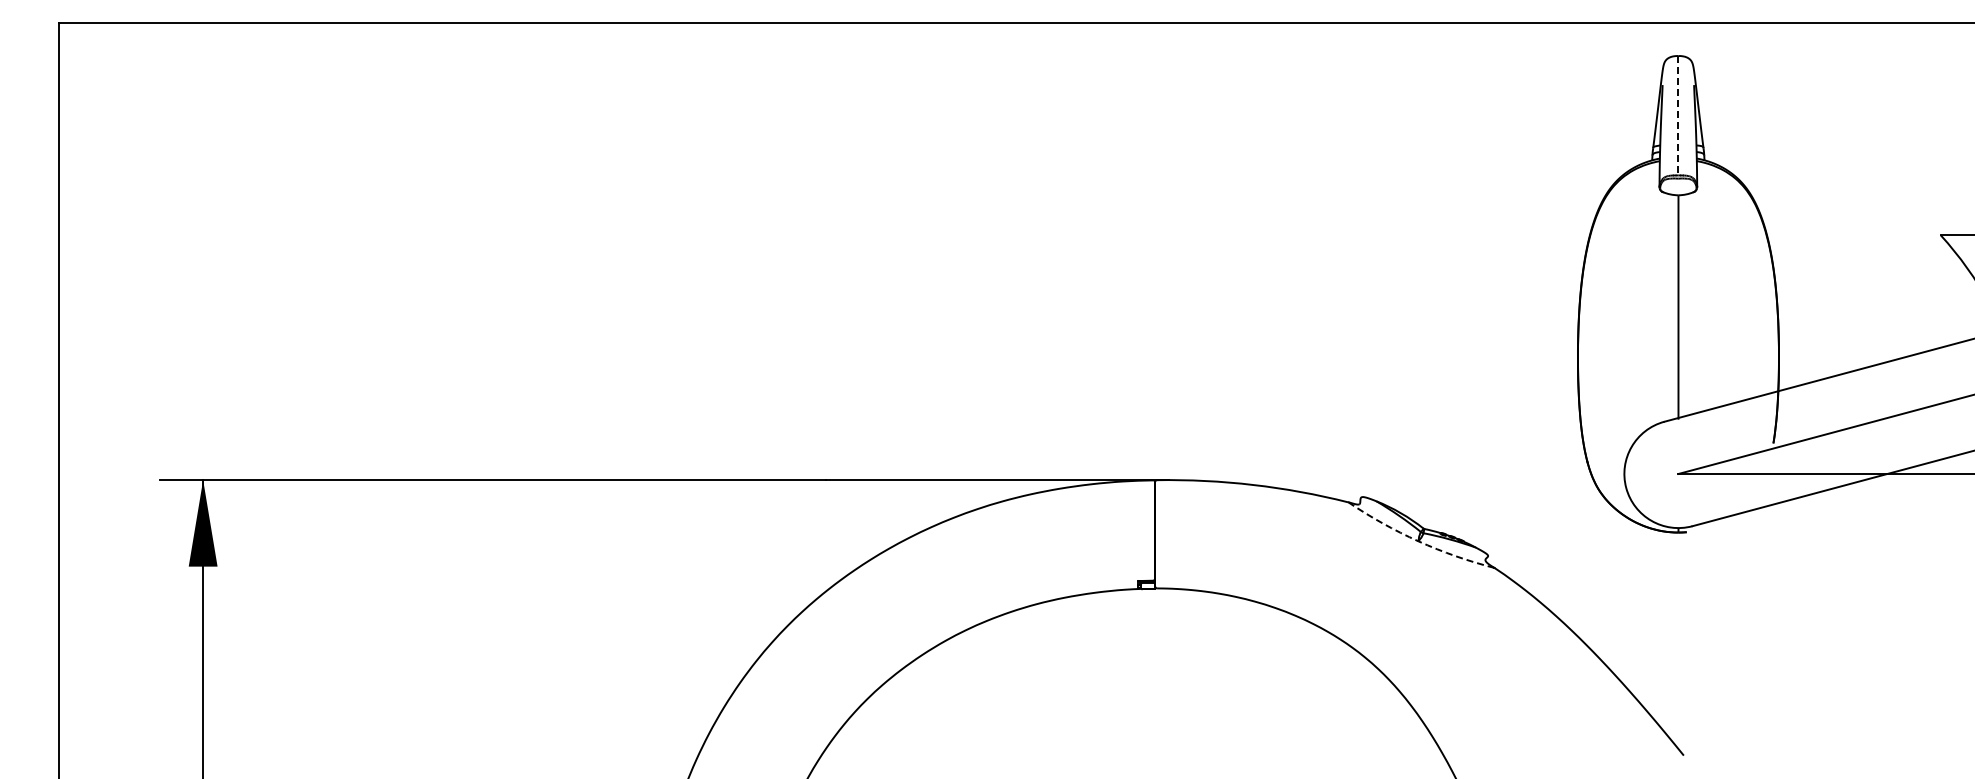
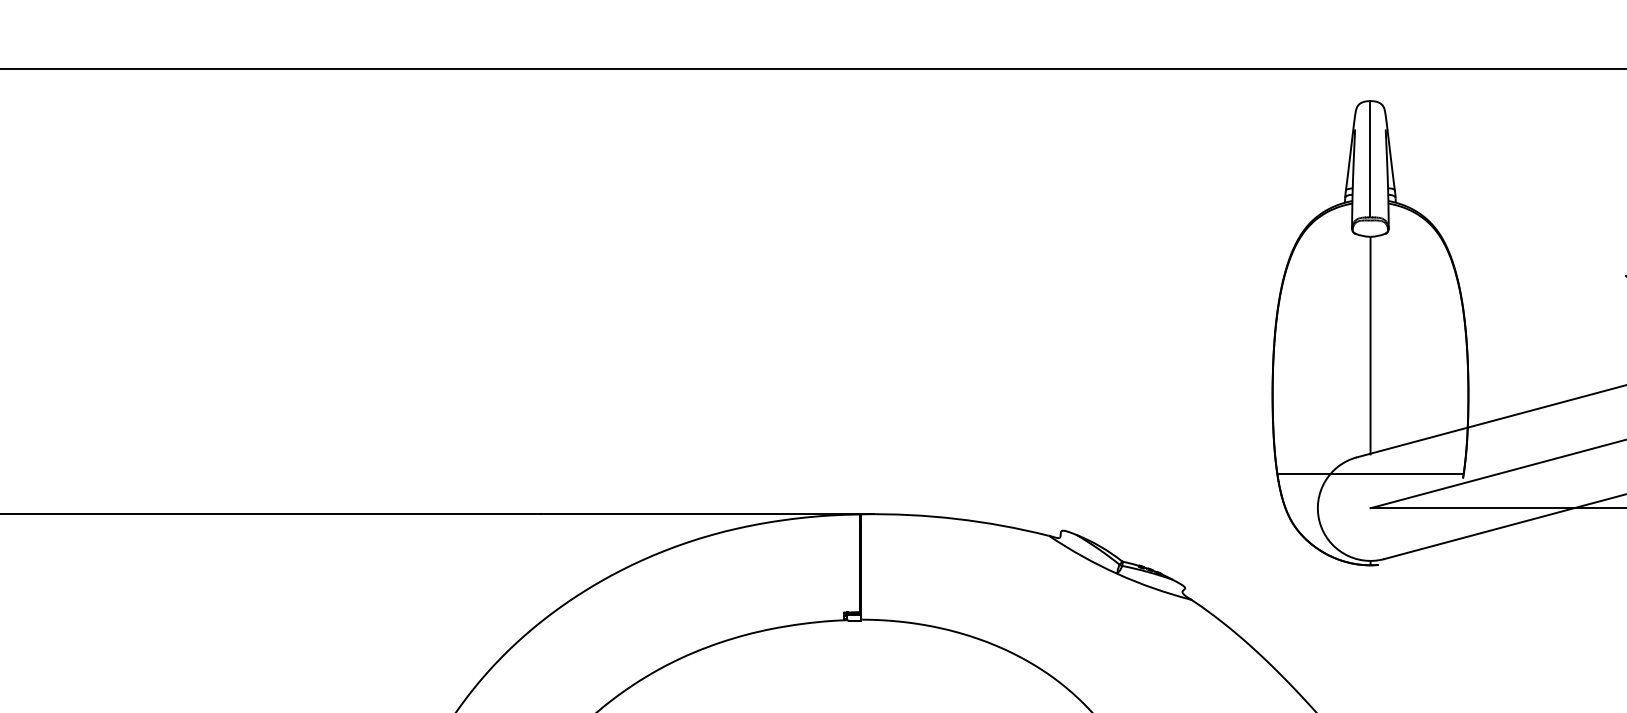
line: (1678, 115) -> (1370, 159), dashed -> solid
line: (1678, 438) -> (1370, 473), added
arc: (1418, 541) -> (1117, 574), dashed -> solid

